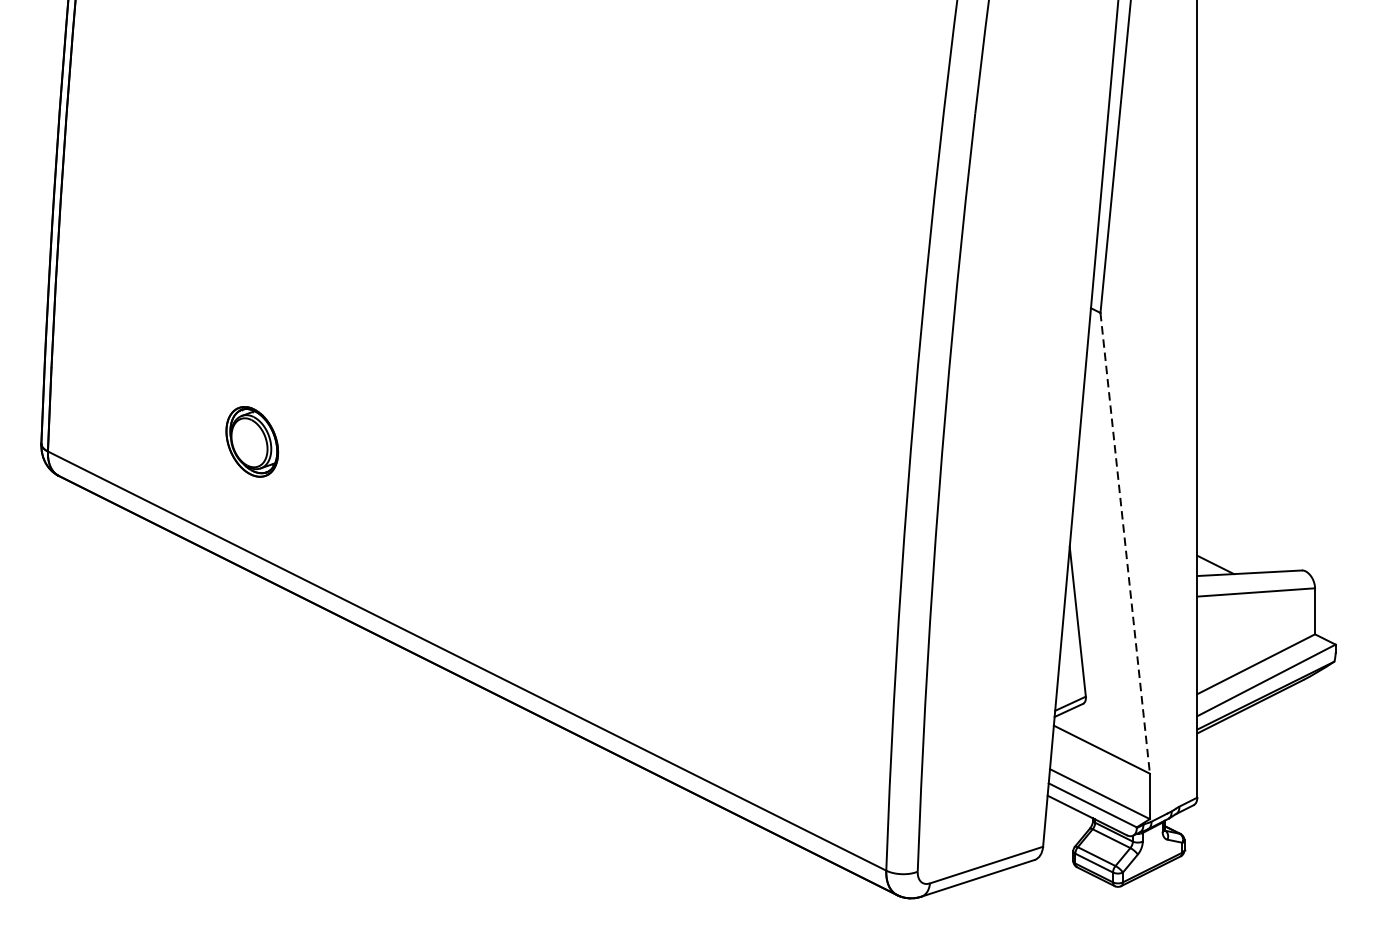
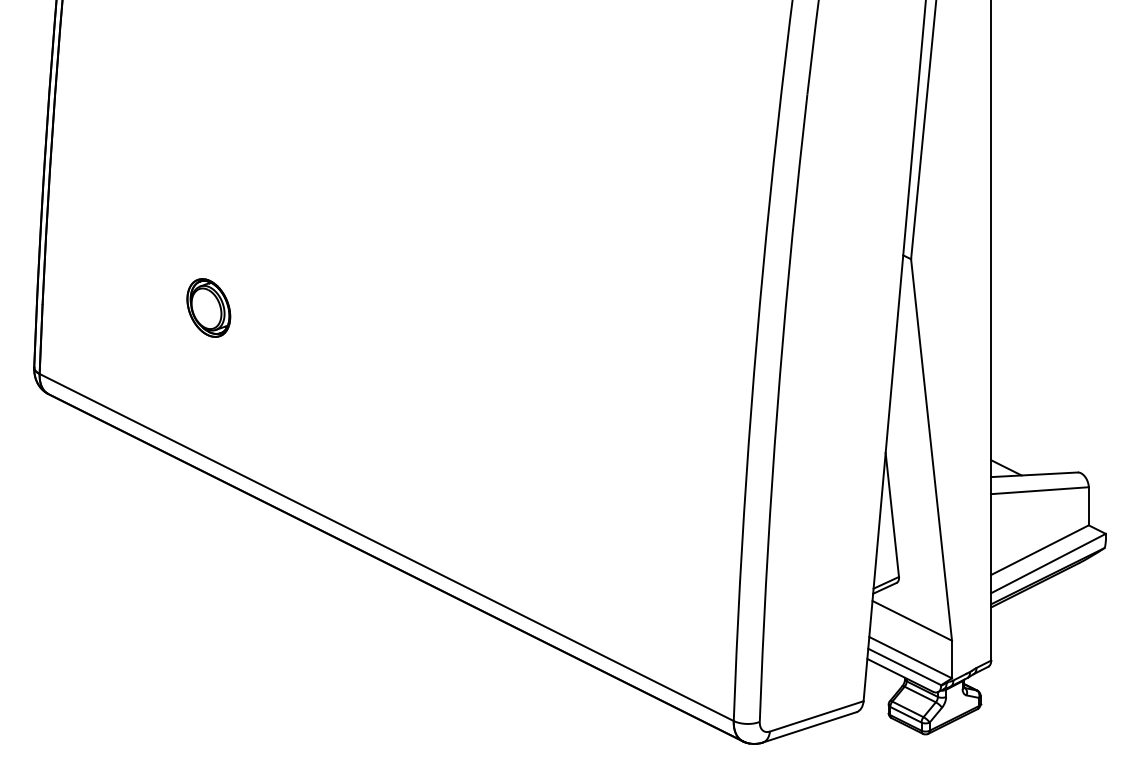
part: (251, 441) -> (208, 307), moved
line: (1125, 542) -> (931, 449), dashed -> solid

